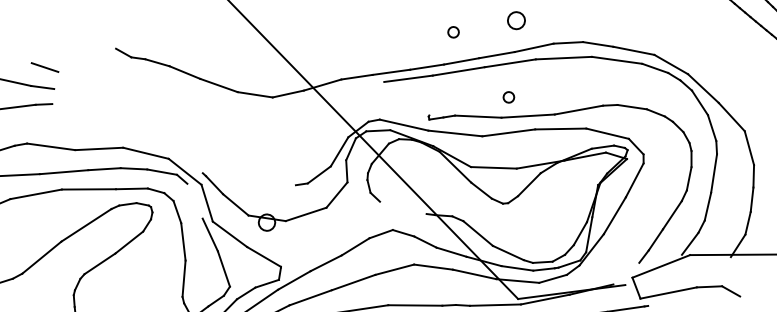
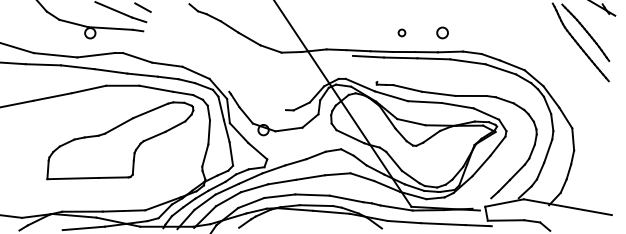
circle: (507, 96) -> (428, 79), removed
line: (194, 201) -> (220, 108), added
line: (403, 207) -> (350, 136), added

